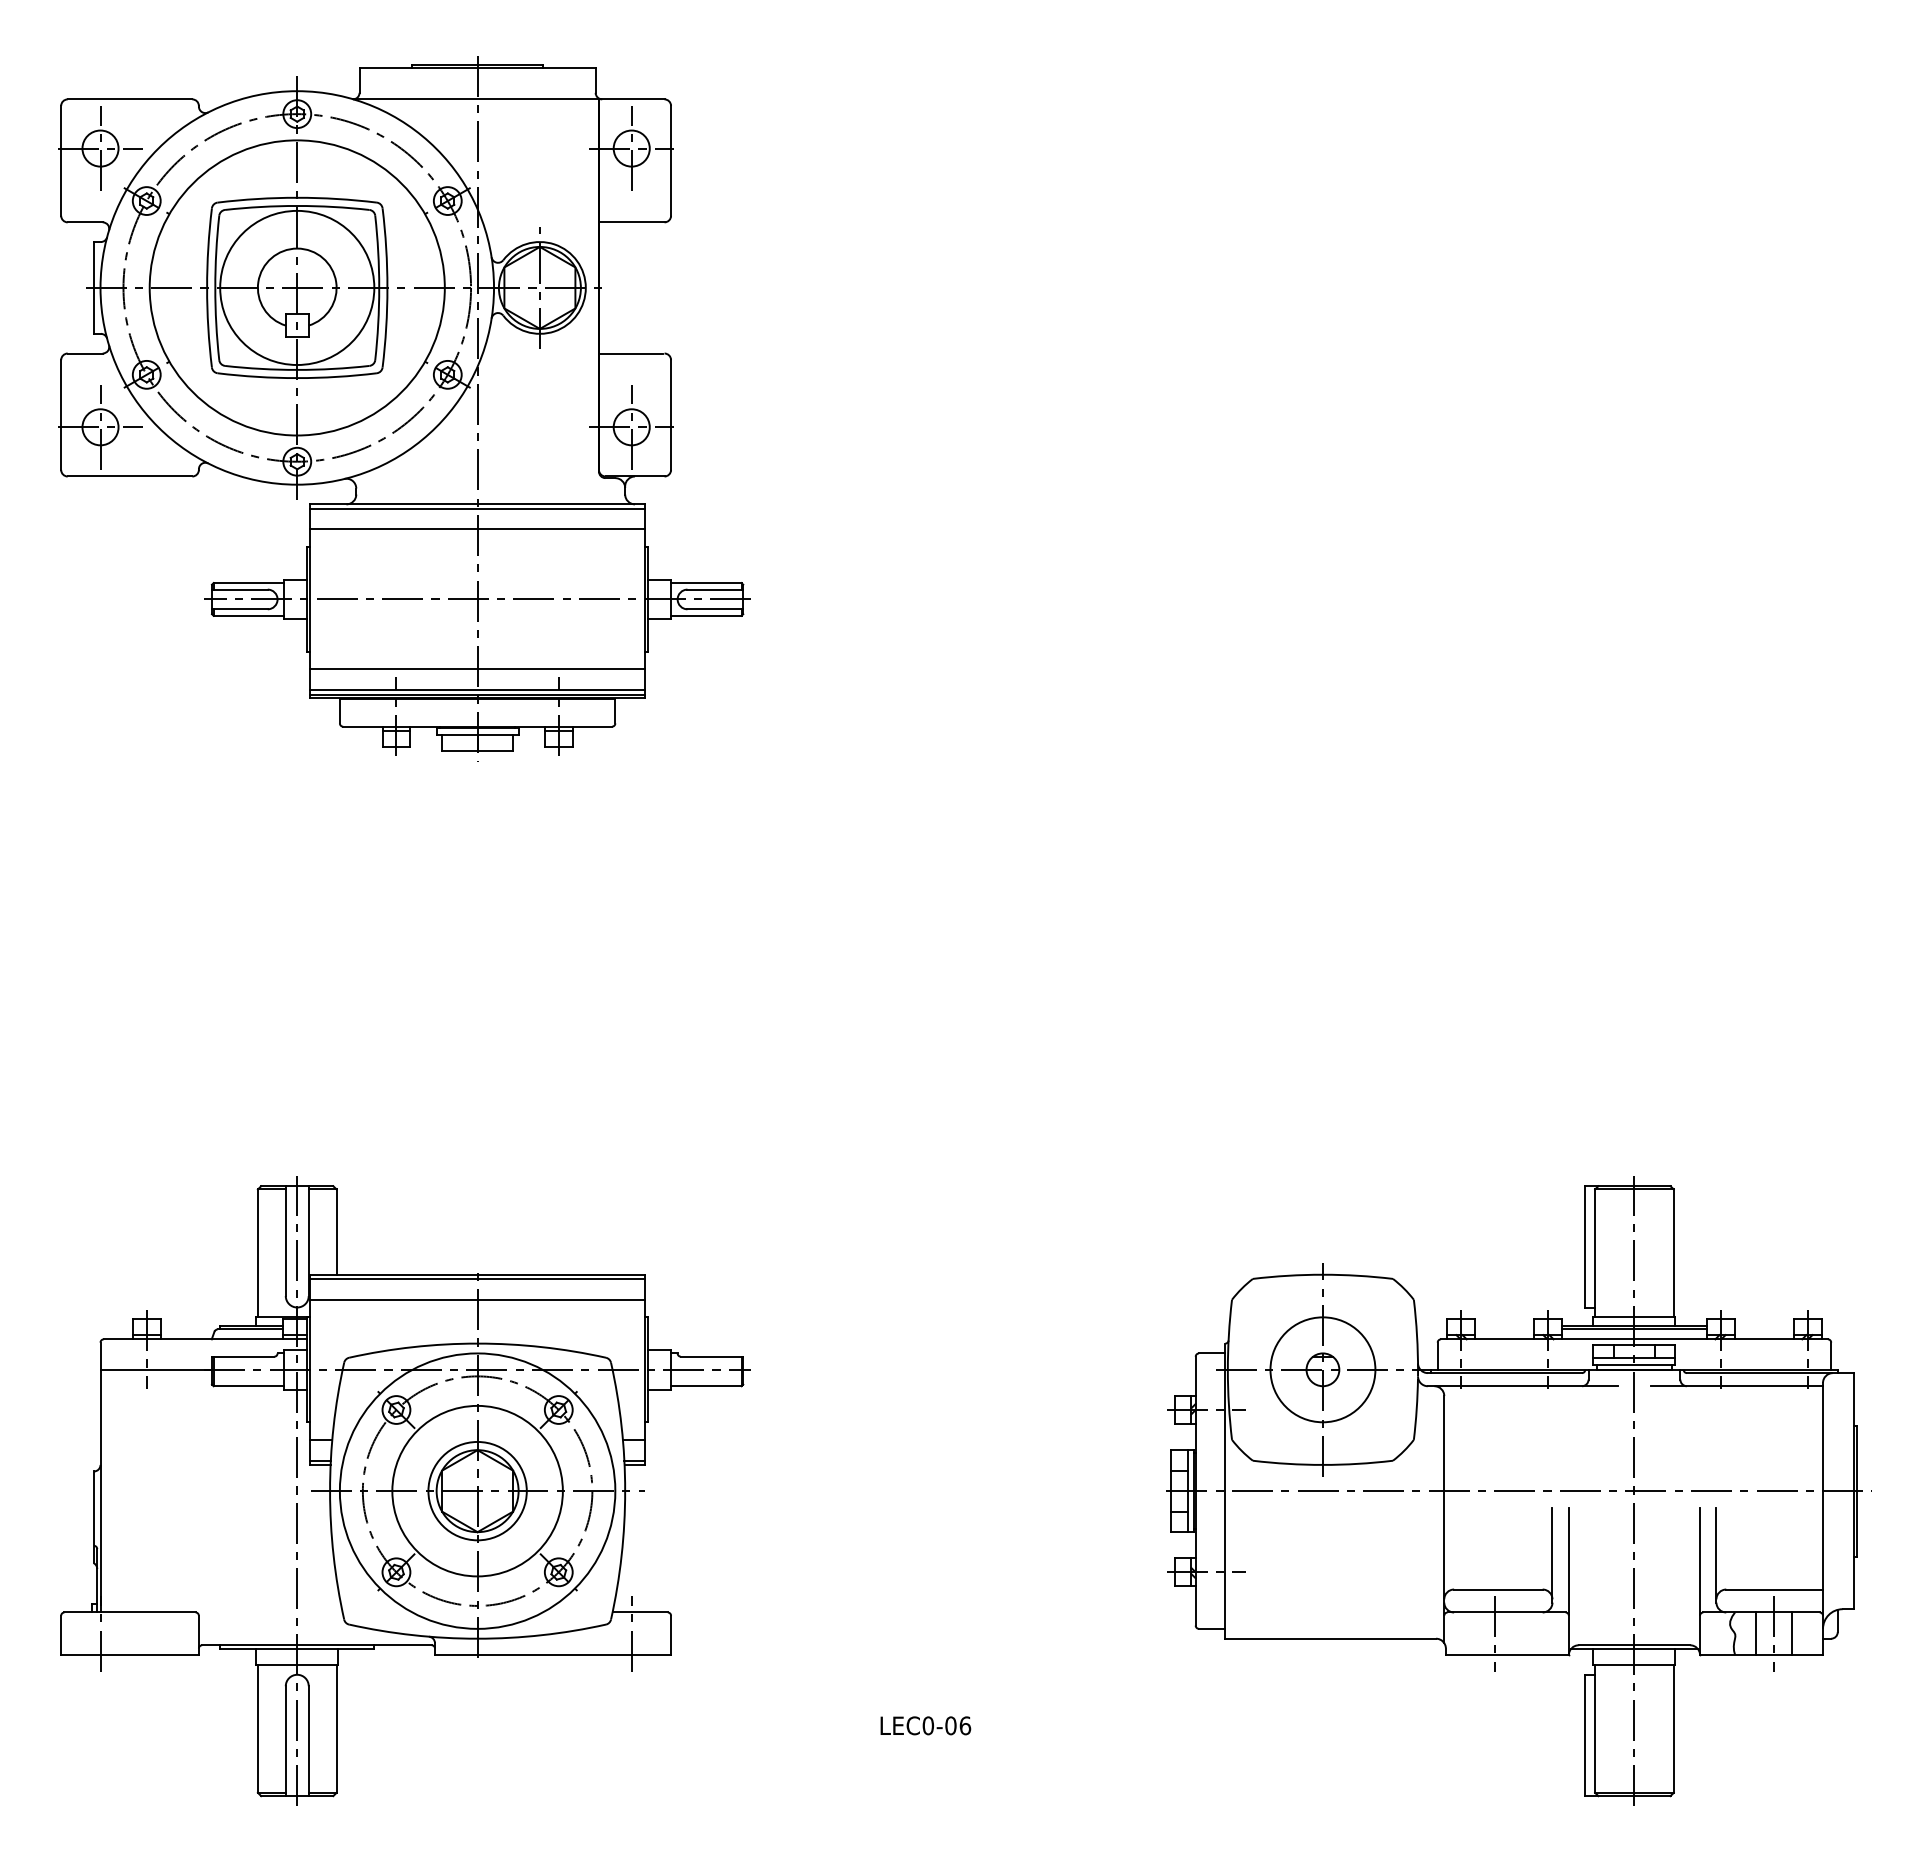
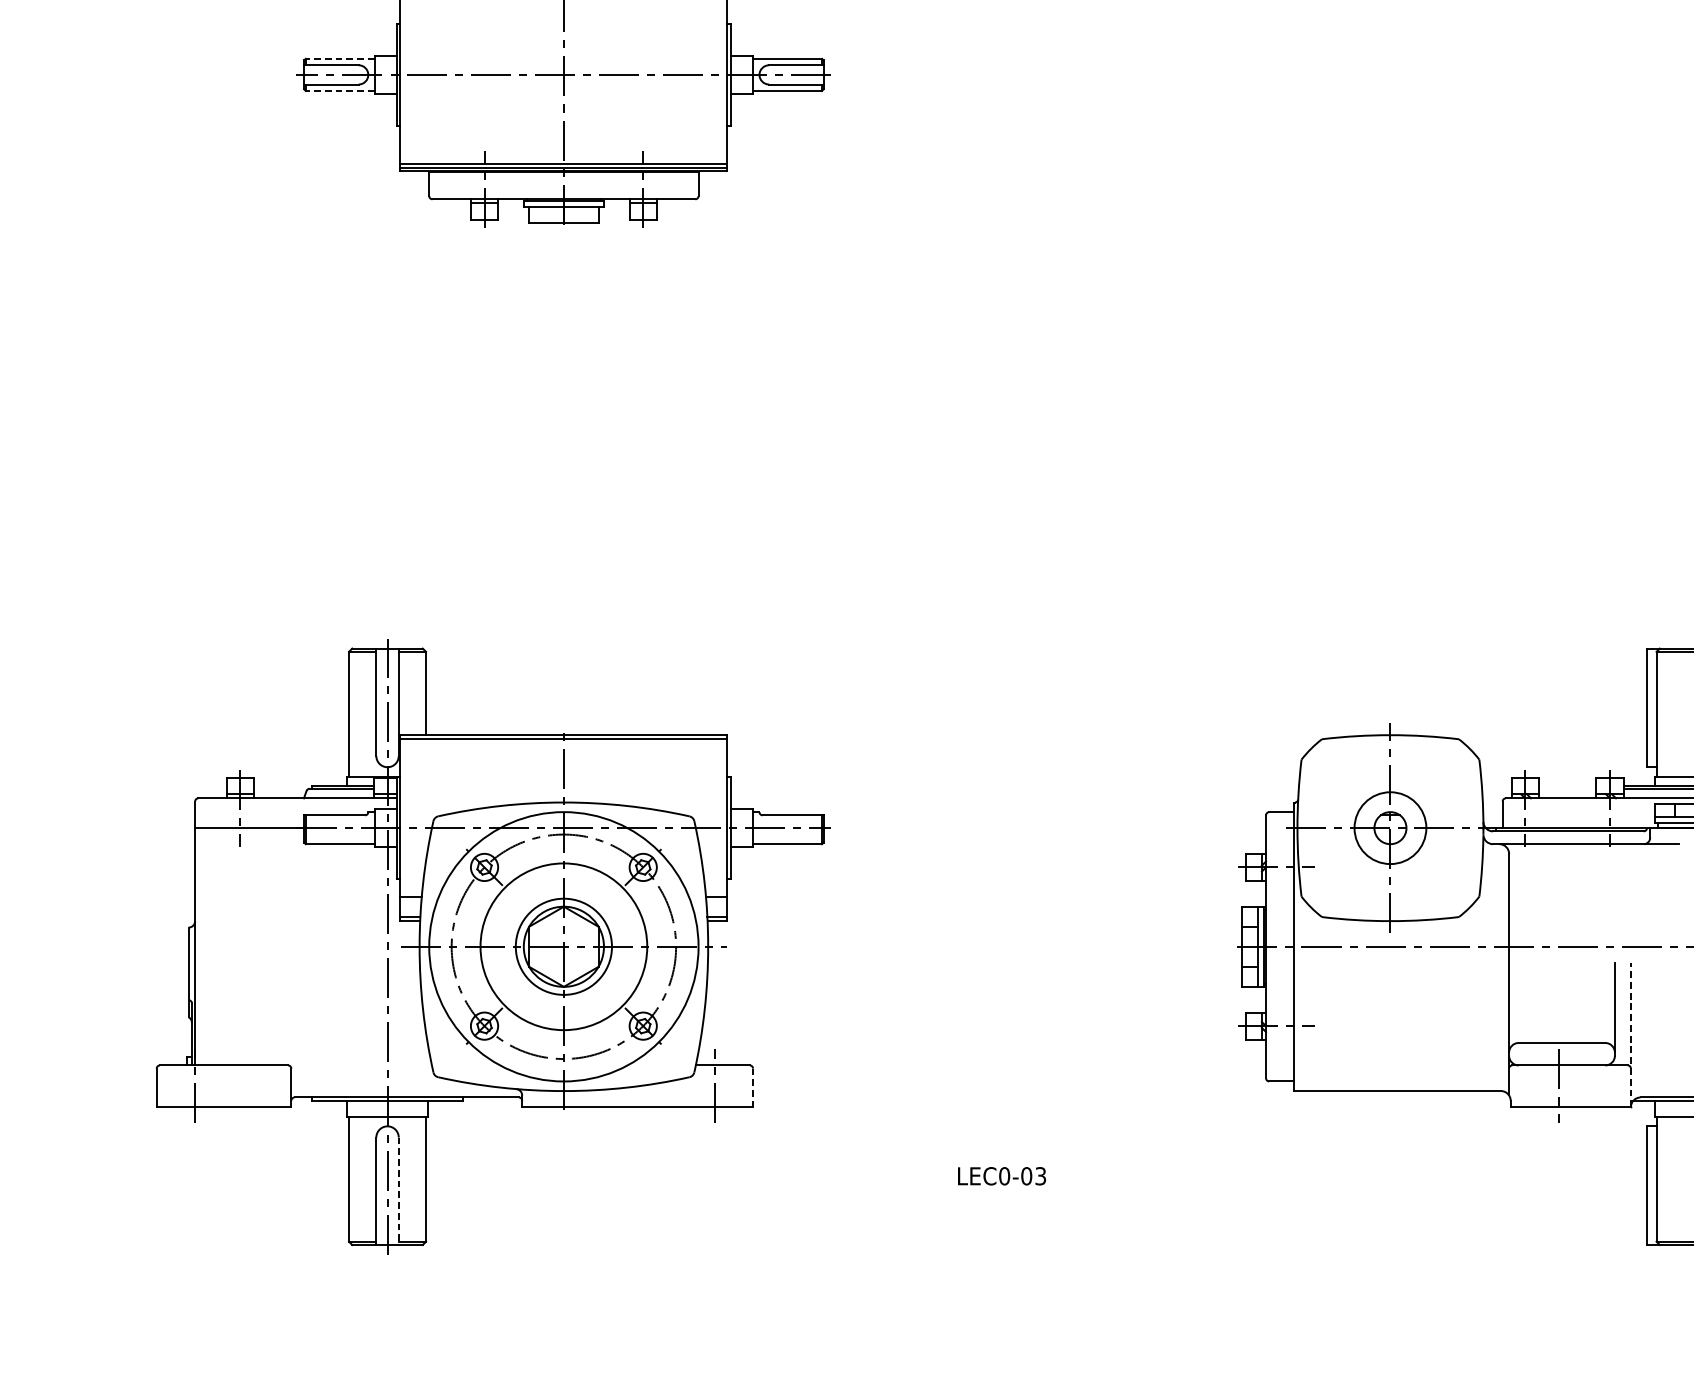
line: (477, 529) -> (563, 6), removed
line: (248, 583) -> (339, 59), solid -> dashed
line: (248, 615) -> (339, 90), solid -> dashed
line: (477, 669) -> (563, 143), removed
line: (477, 1299) -> (563, 759), removed
circle: (1322, 1369) -> (1390, 827), size x0.7
line: (1568, 1581) -> (1630, 1035), solid -> dashed
line: (671, 1635) -> (753, 1087), solid -> dashed
text: (965, 1725) -> (1040, 1175), LEC0-06 -> LEC0-03
line: (308, 1741) -> (398, 1191), solid -> dashed

